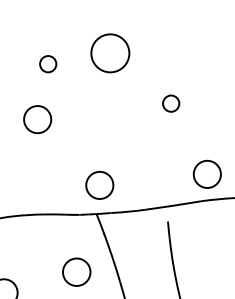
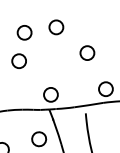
circle: (110, 53) -> (56, 27), size x0.71
circle: (48, 63) -> (24, 32), size x1.67
circle: (171, 102) -> (87, 52), size x1.67

